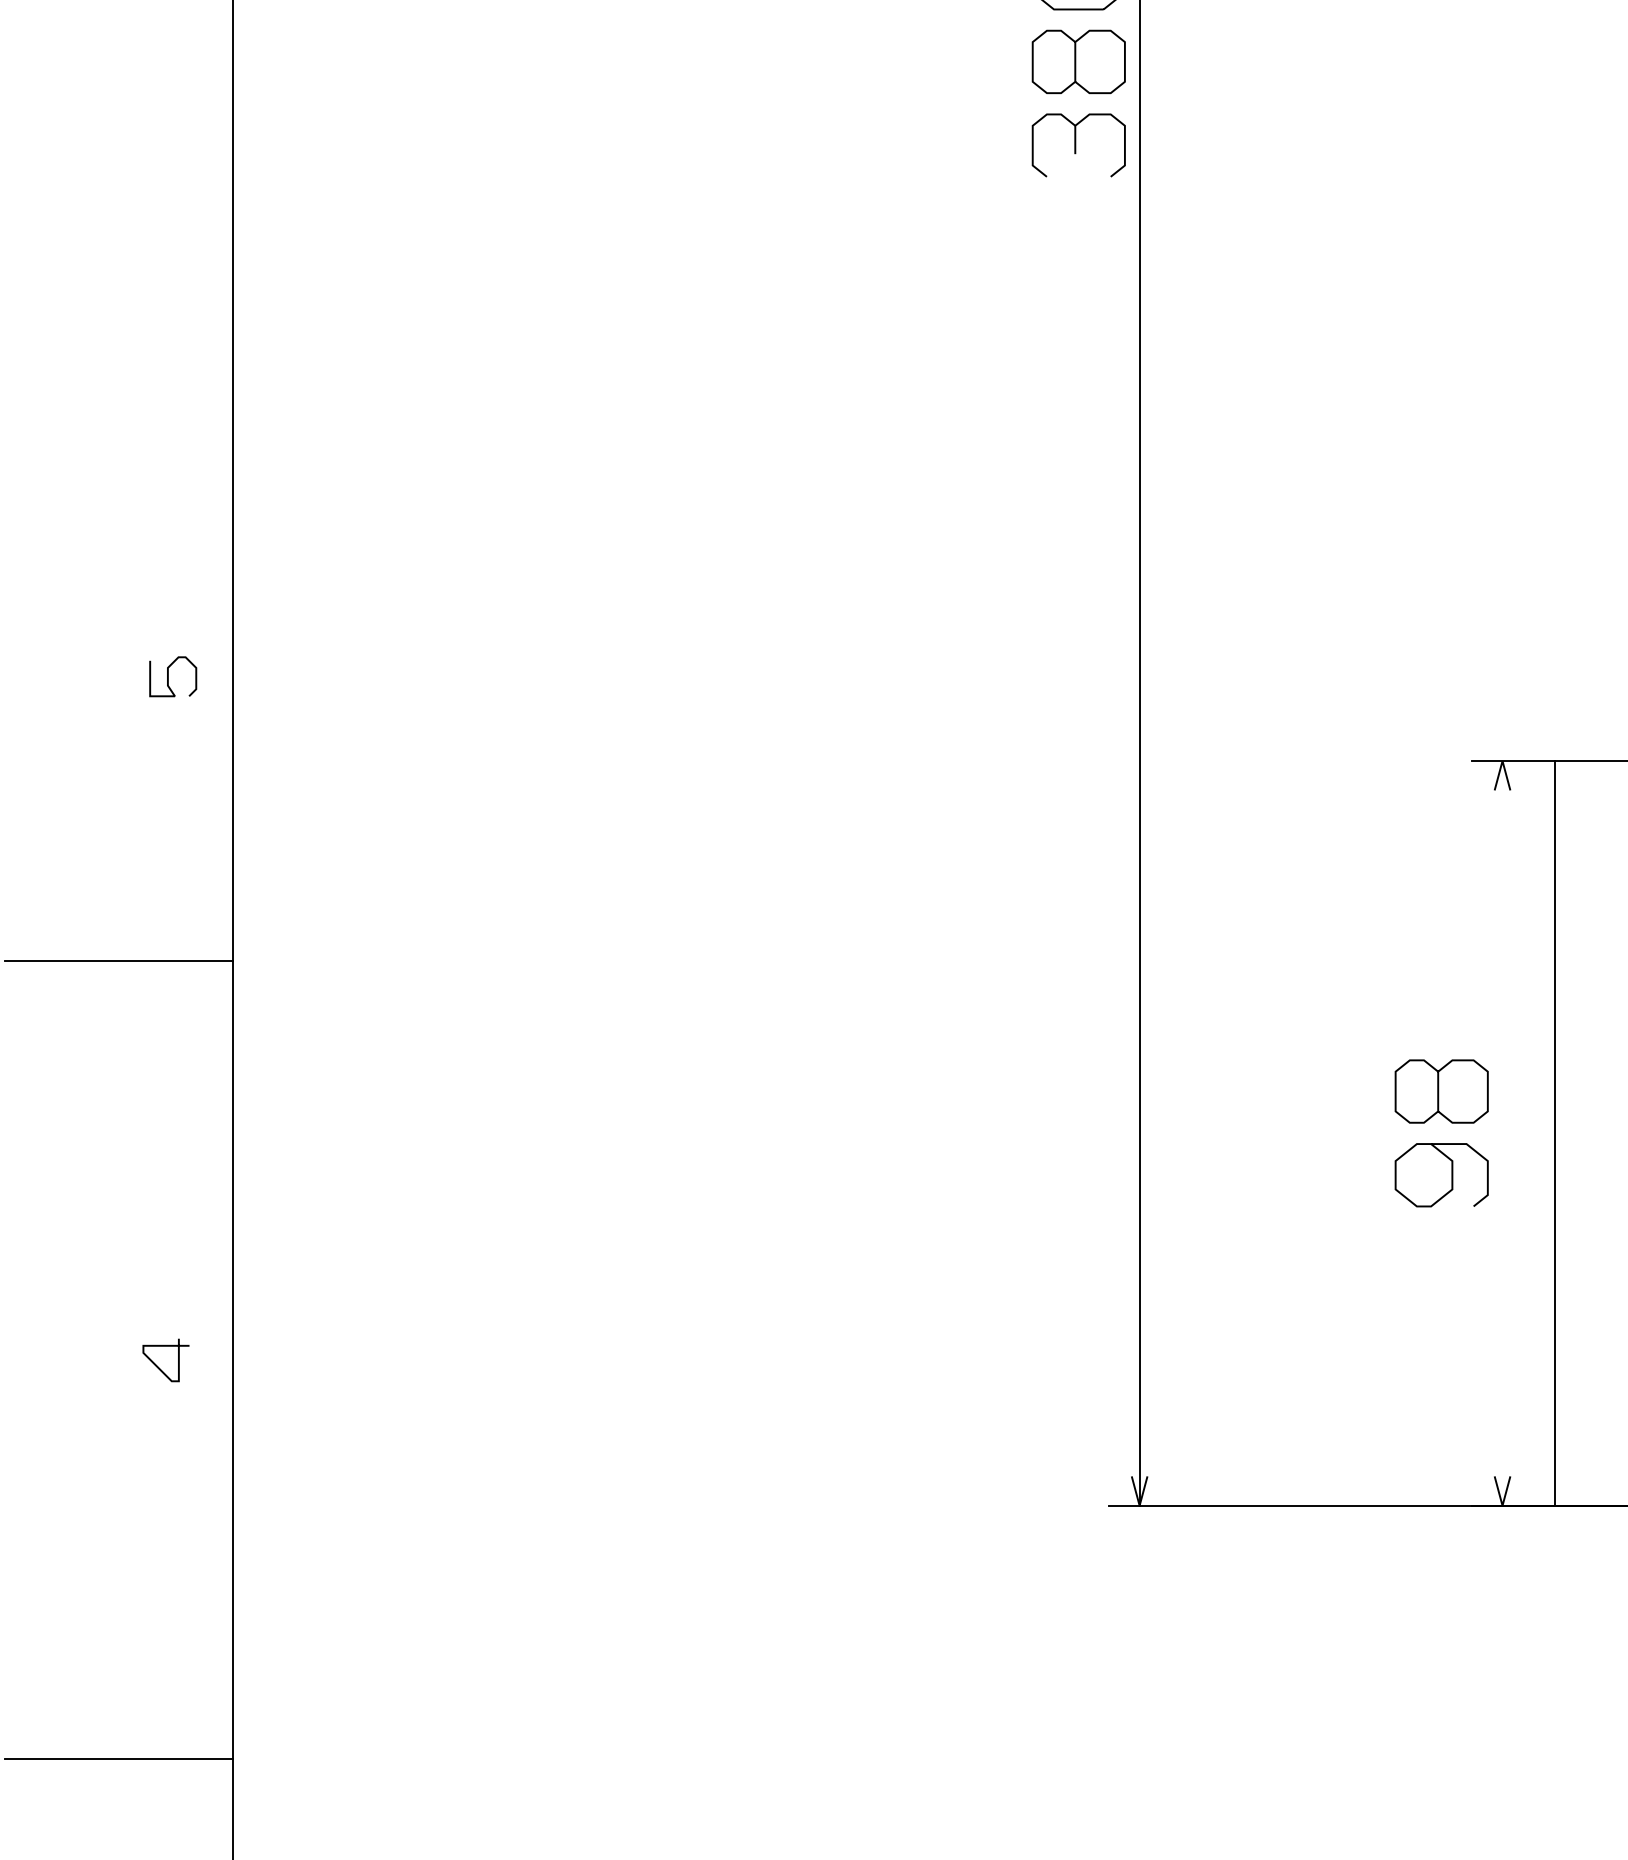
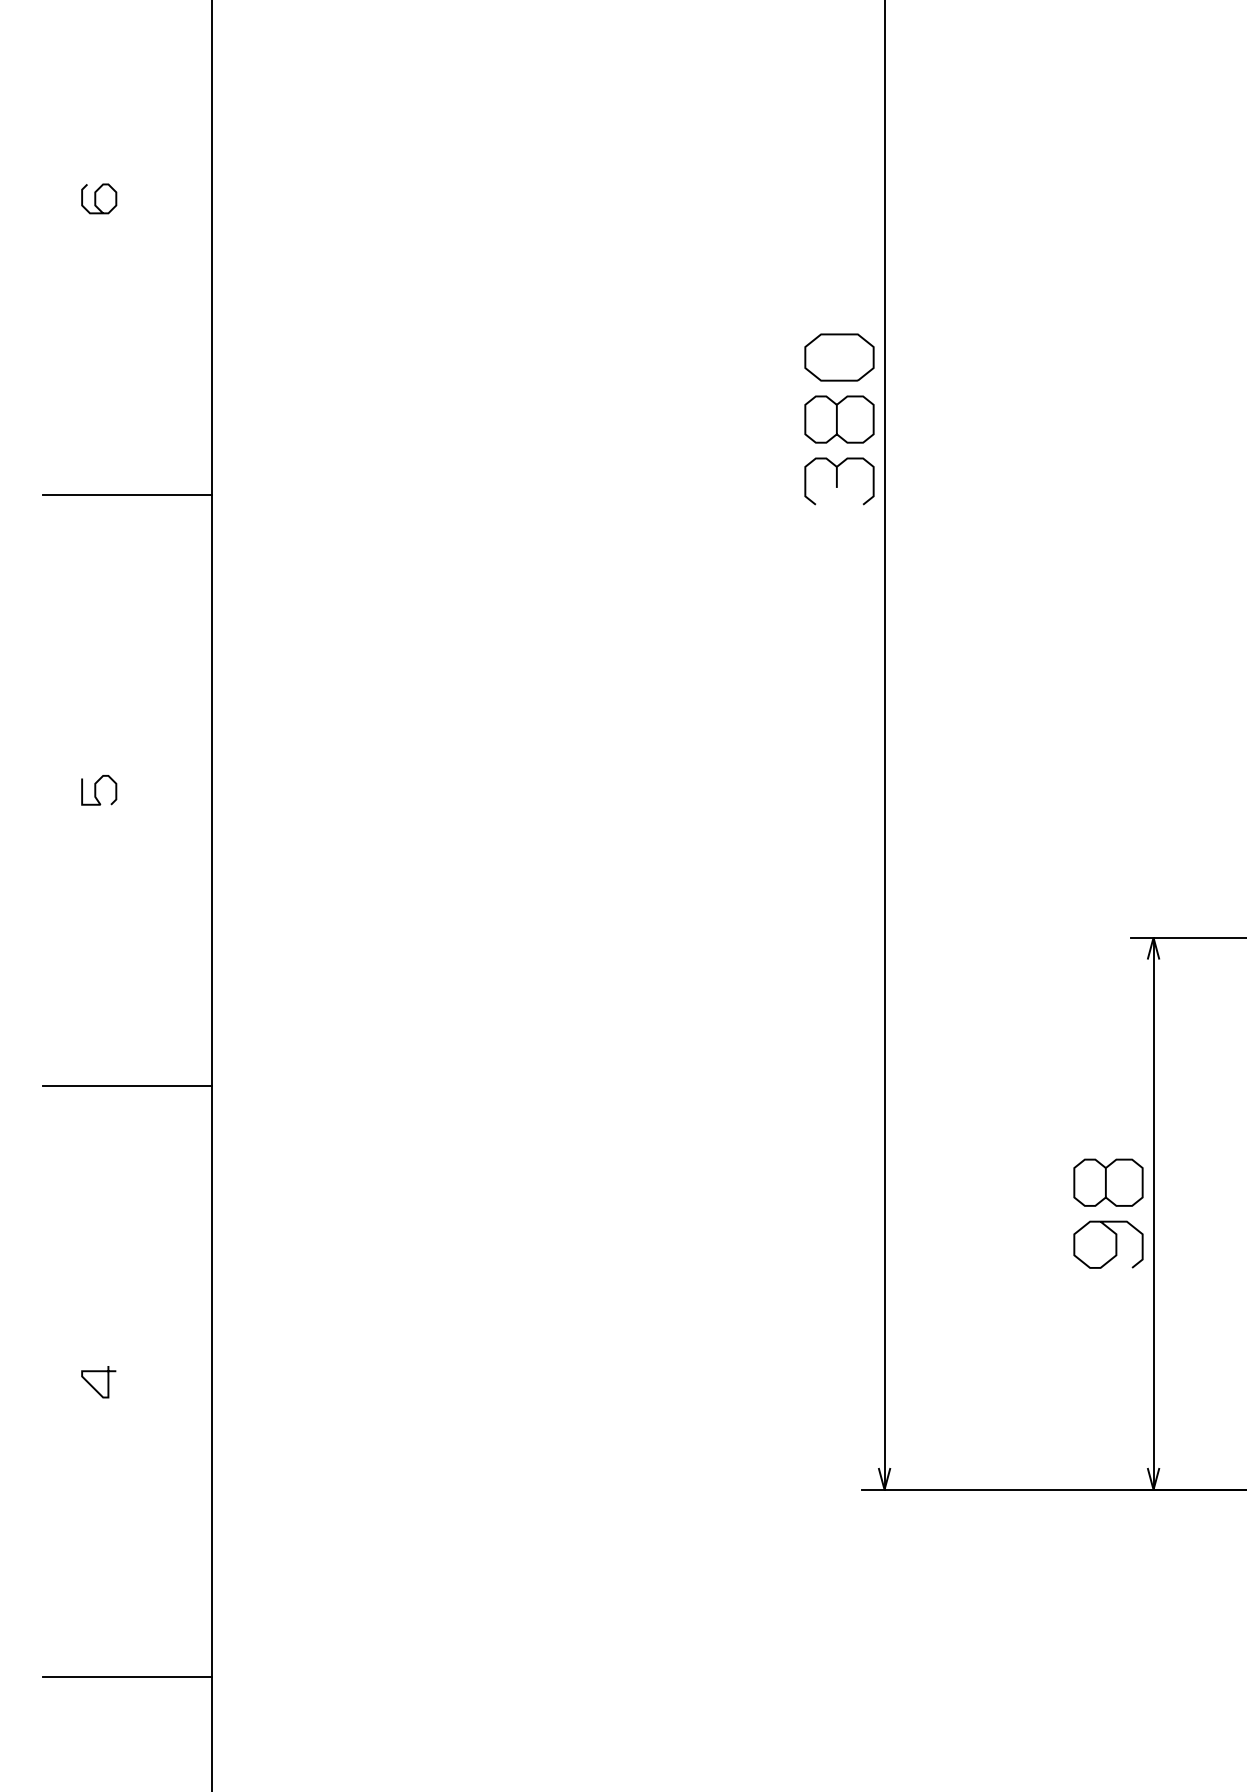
line: (118, 163) -> (127, 494), added
curve: (169, 677) -> (96, 790), moved
line: (1555, 1133) -> (1153, 1213), moved
curve: (158, 1366) -> (93, 1386), moved

